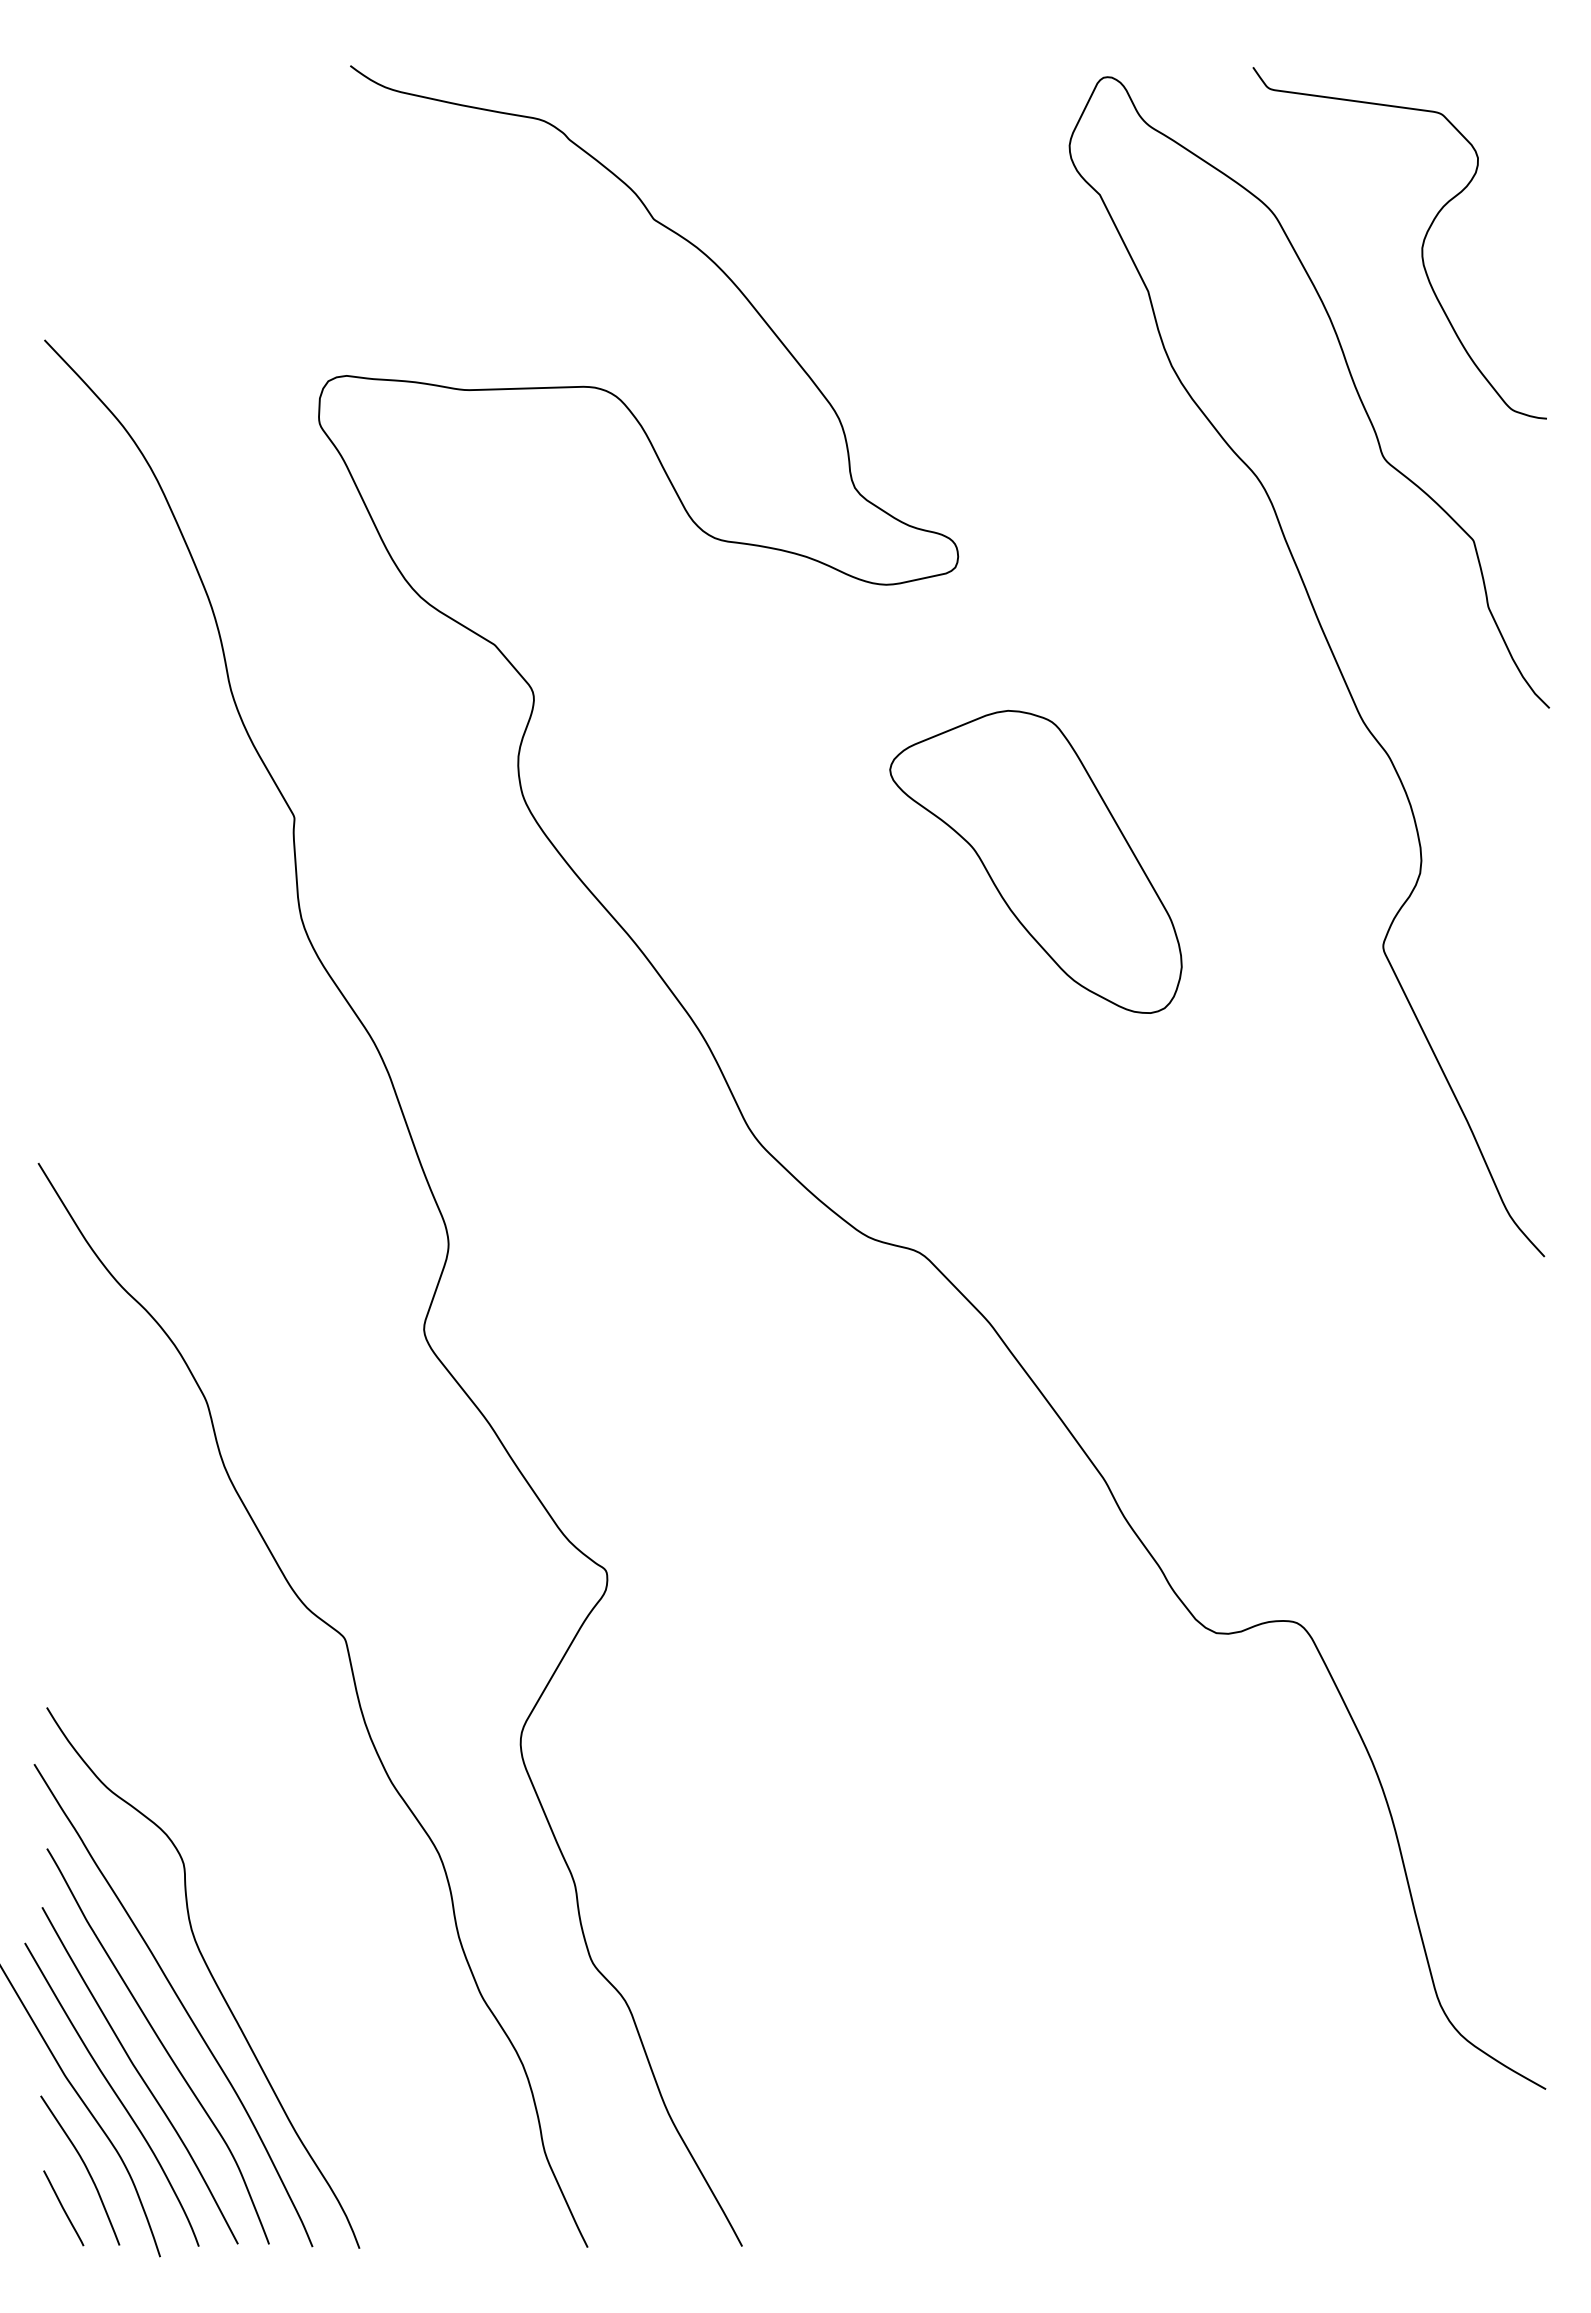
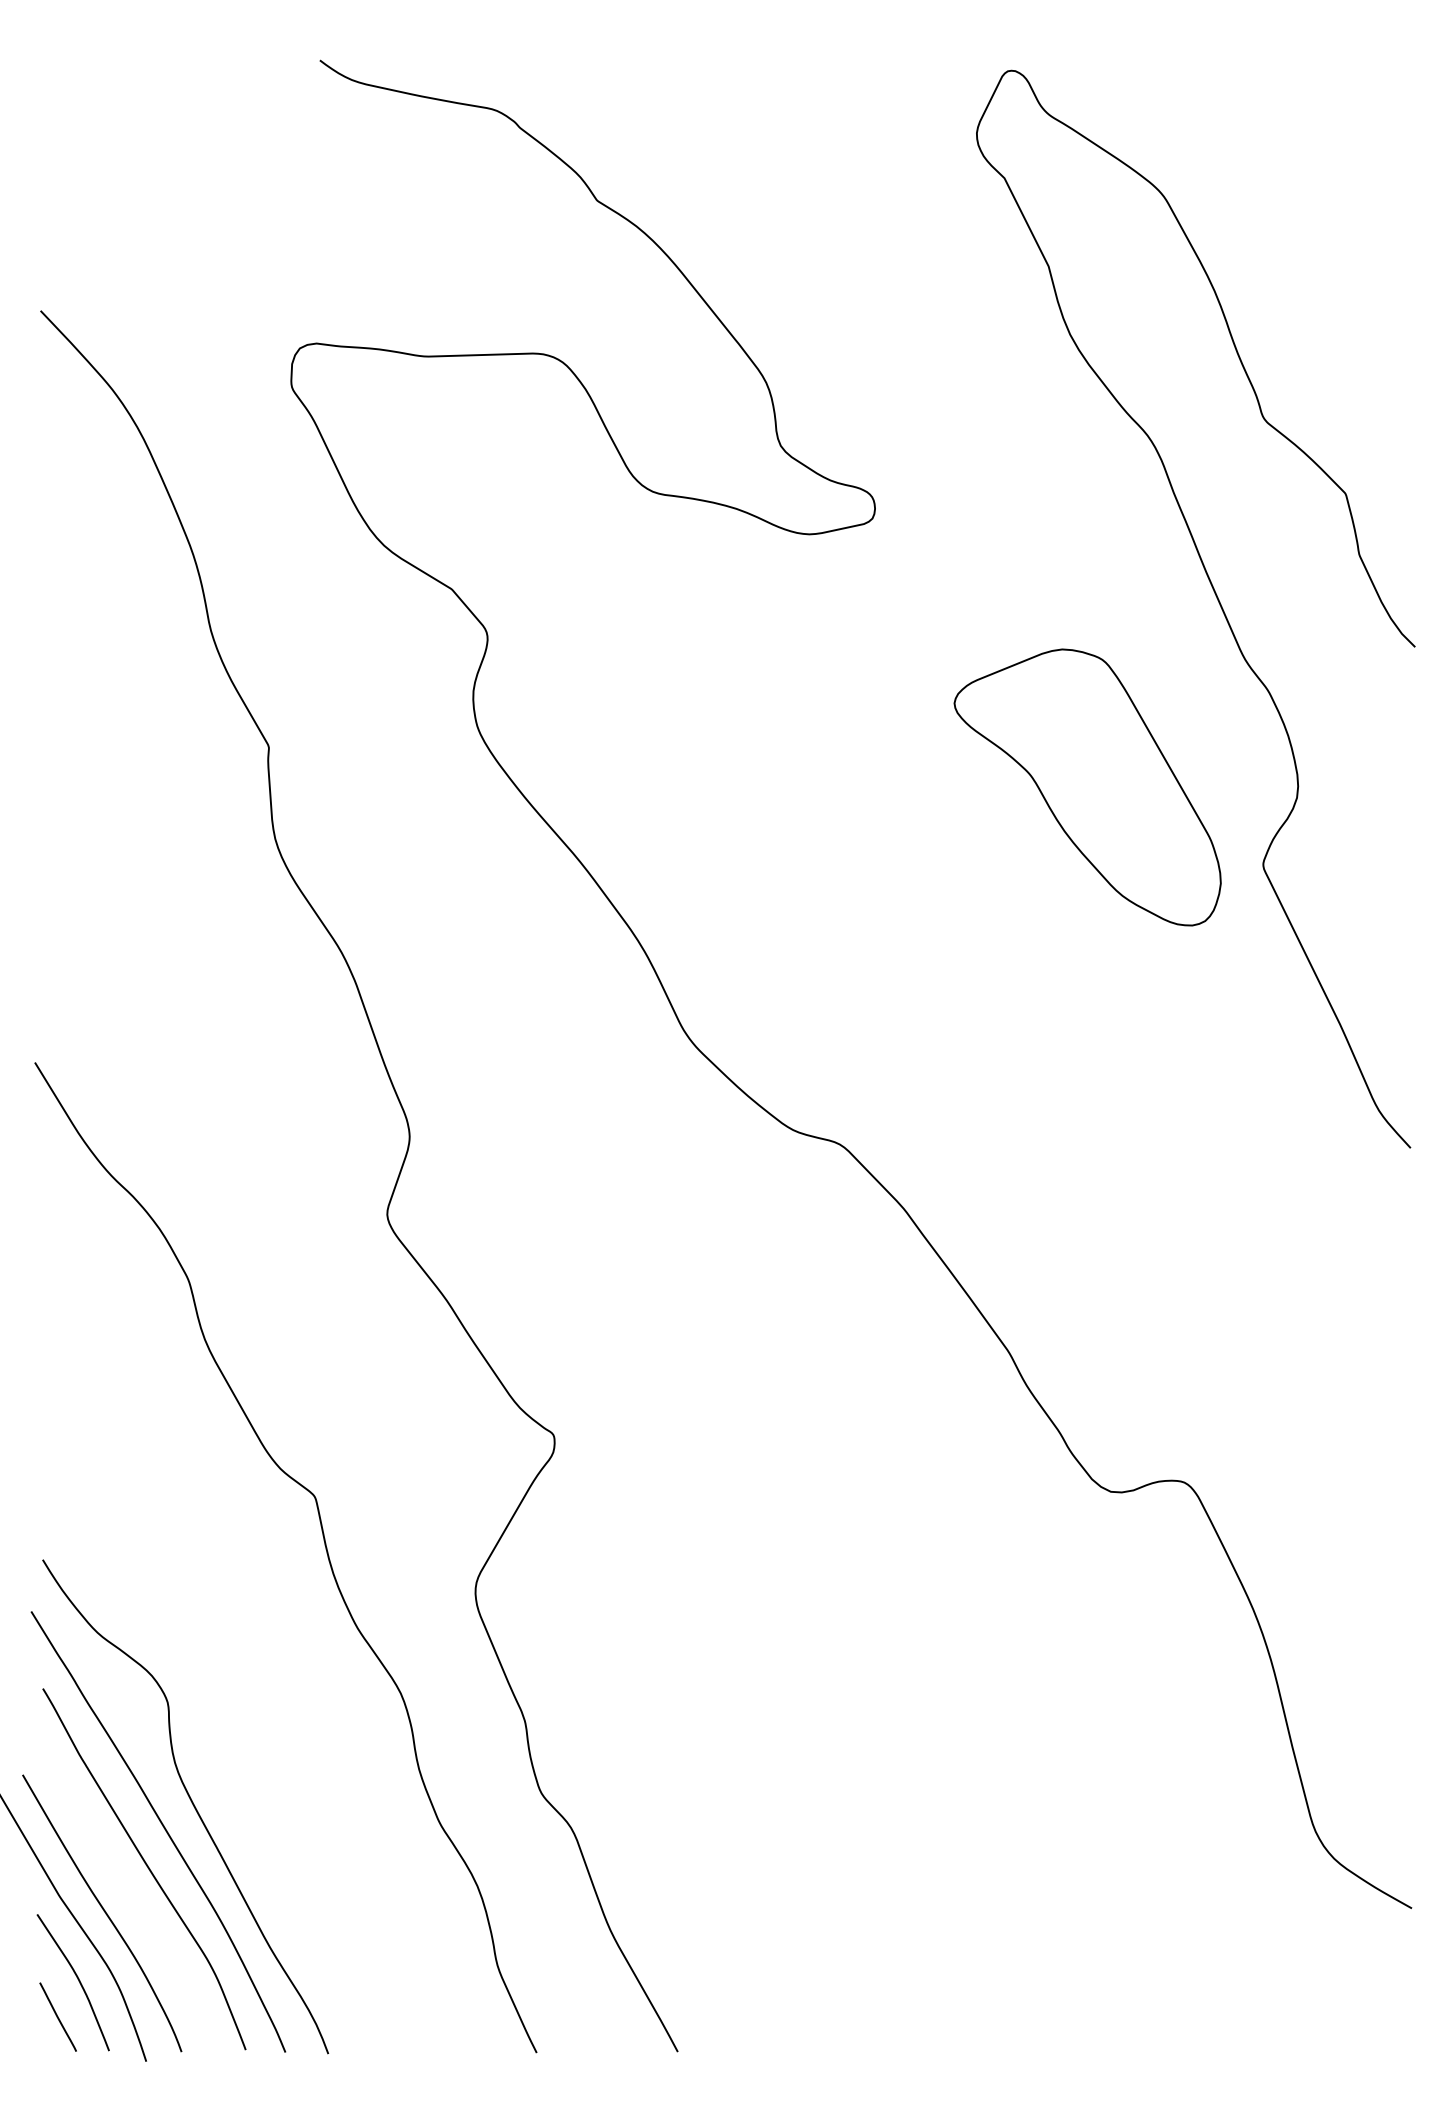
curve: (1421, 246) -> (1298, 225), removed
part: (1035, 861) -> (1087, 787), moved
curve: (139, 2075) -> (127, 1895), removed

